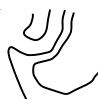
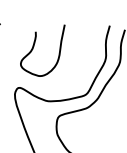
curve: (32, 22) -> (35, 46), moved

